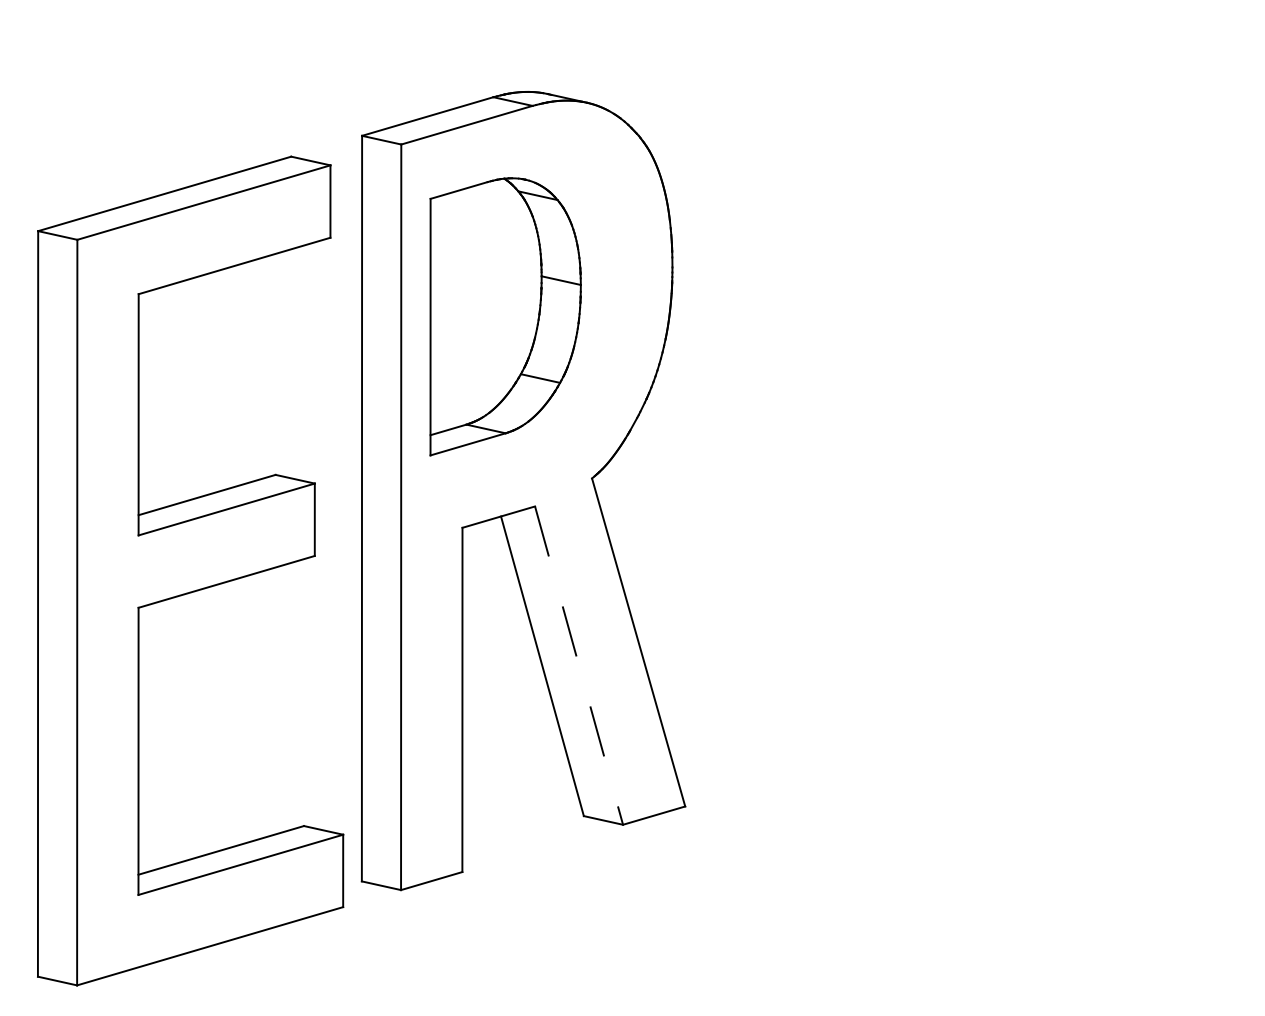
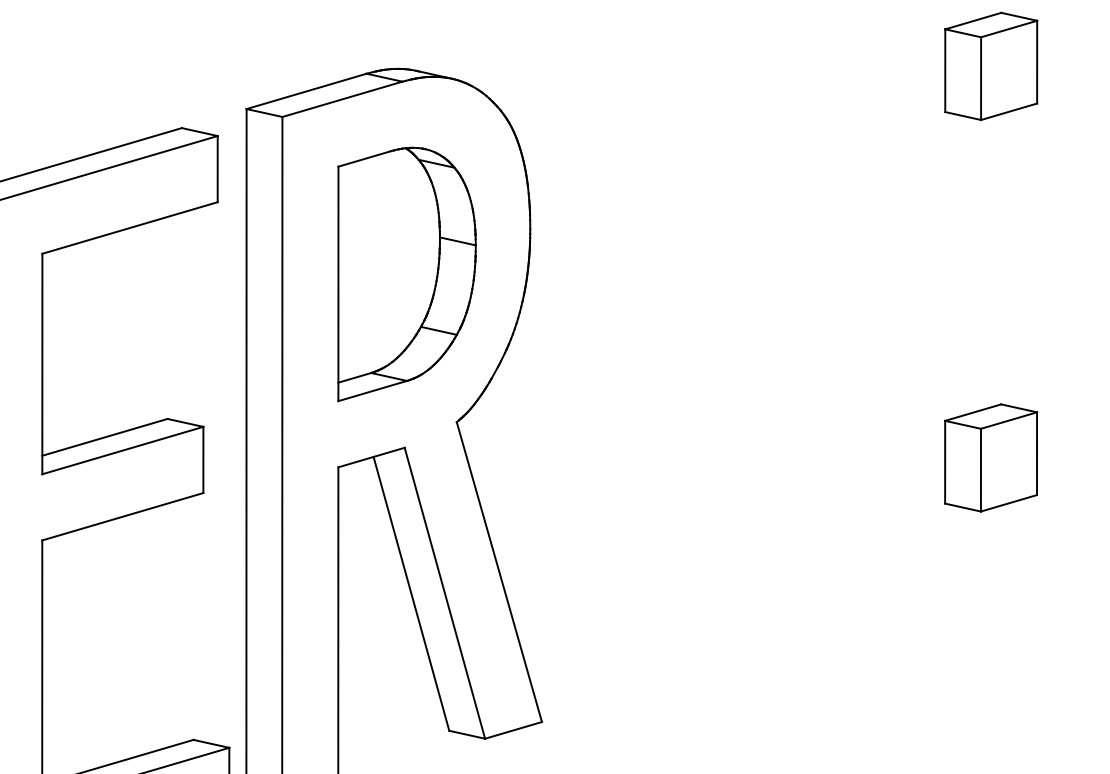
part: (1176, 88) -> (990, 65), added
part: (505, 316) -> (406, 274), moved
part: (1176, 517) -> (990, 457), added
line: (579, 666) -> (445, 594), dashed -> solid

